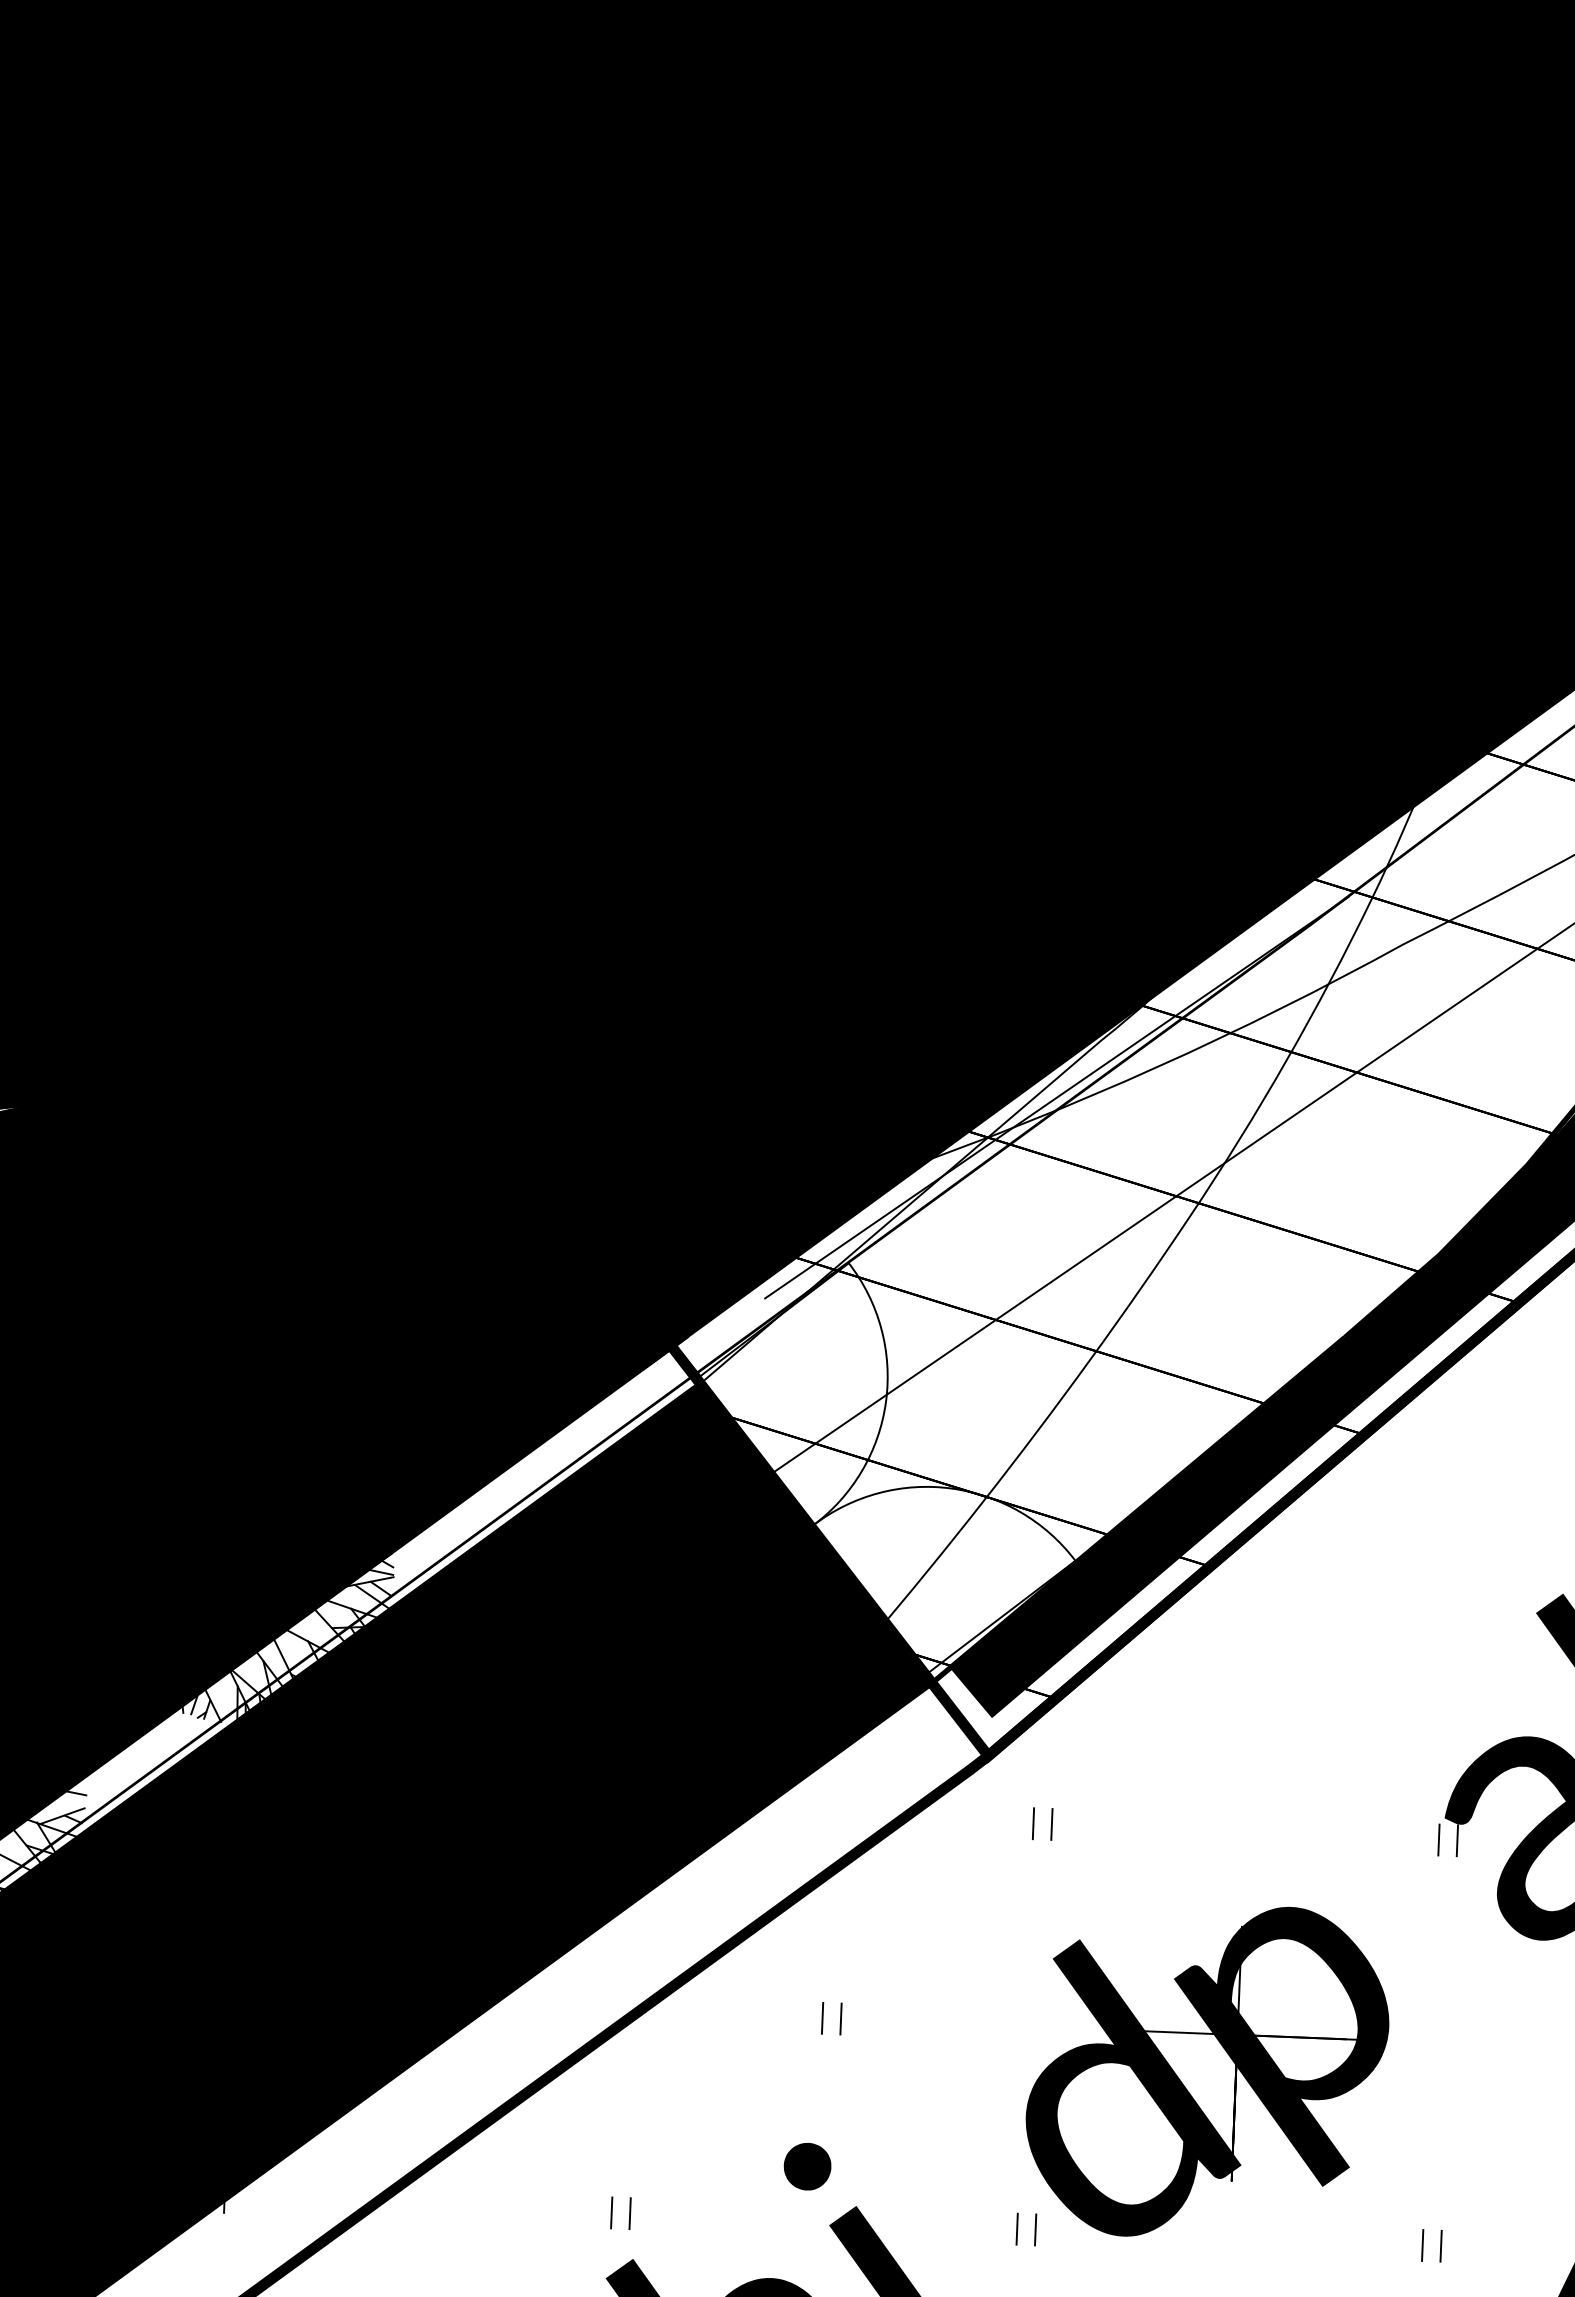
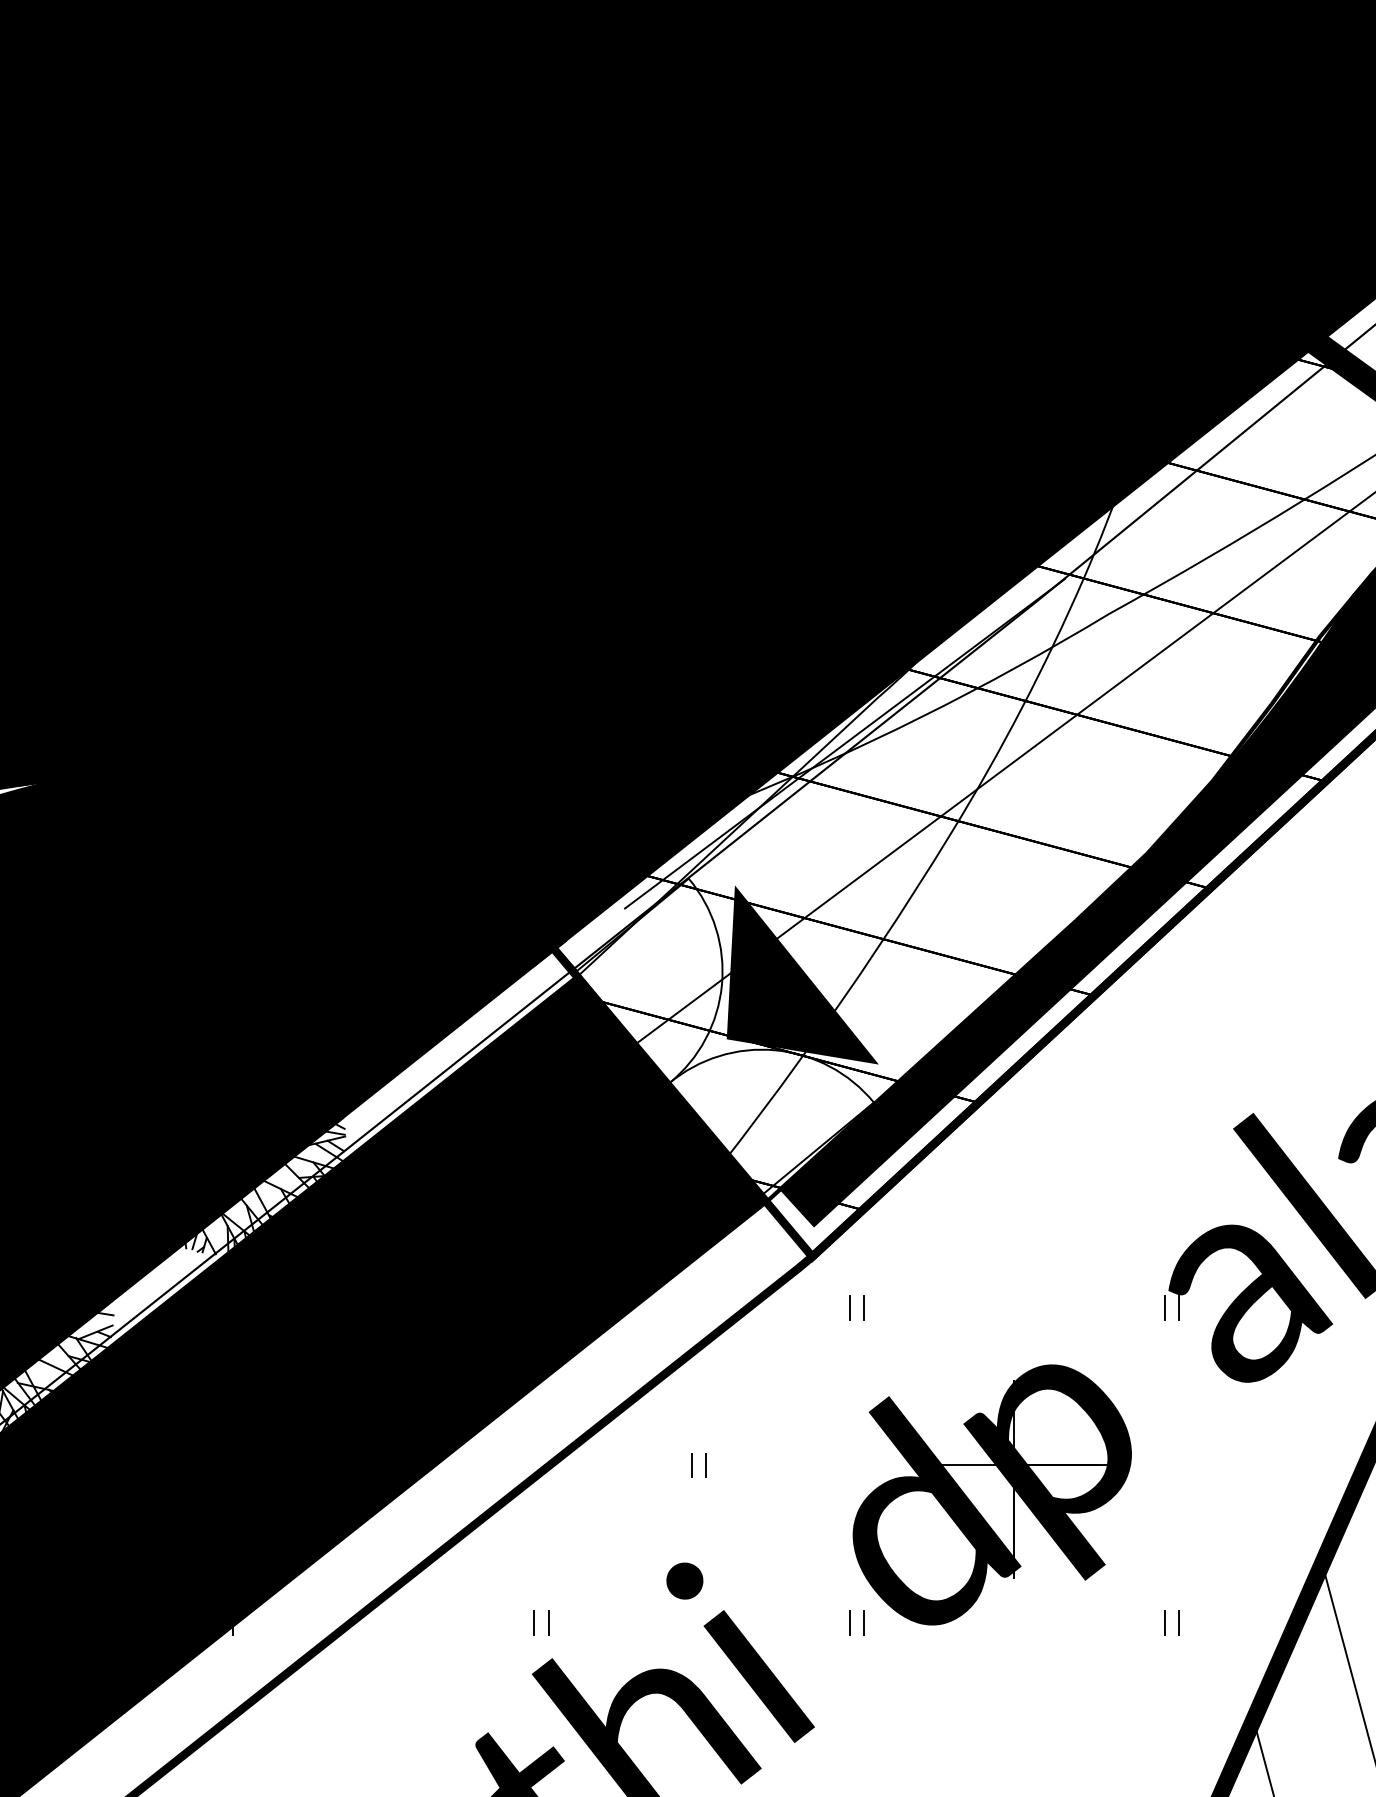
fill: (990, 1392) -> (802, 974), added

